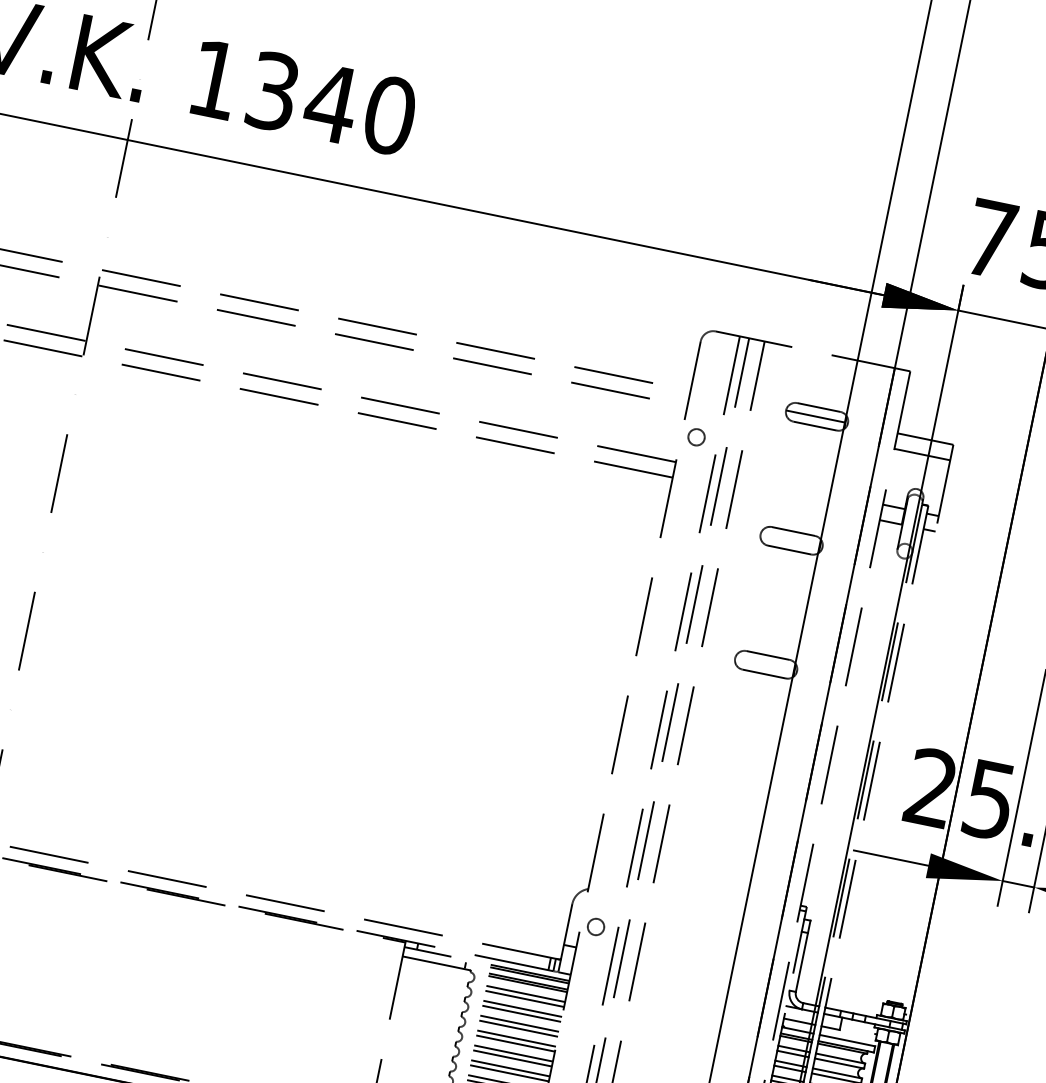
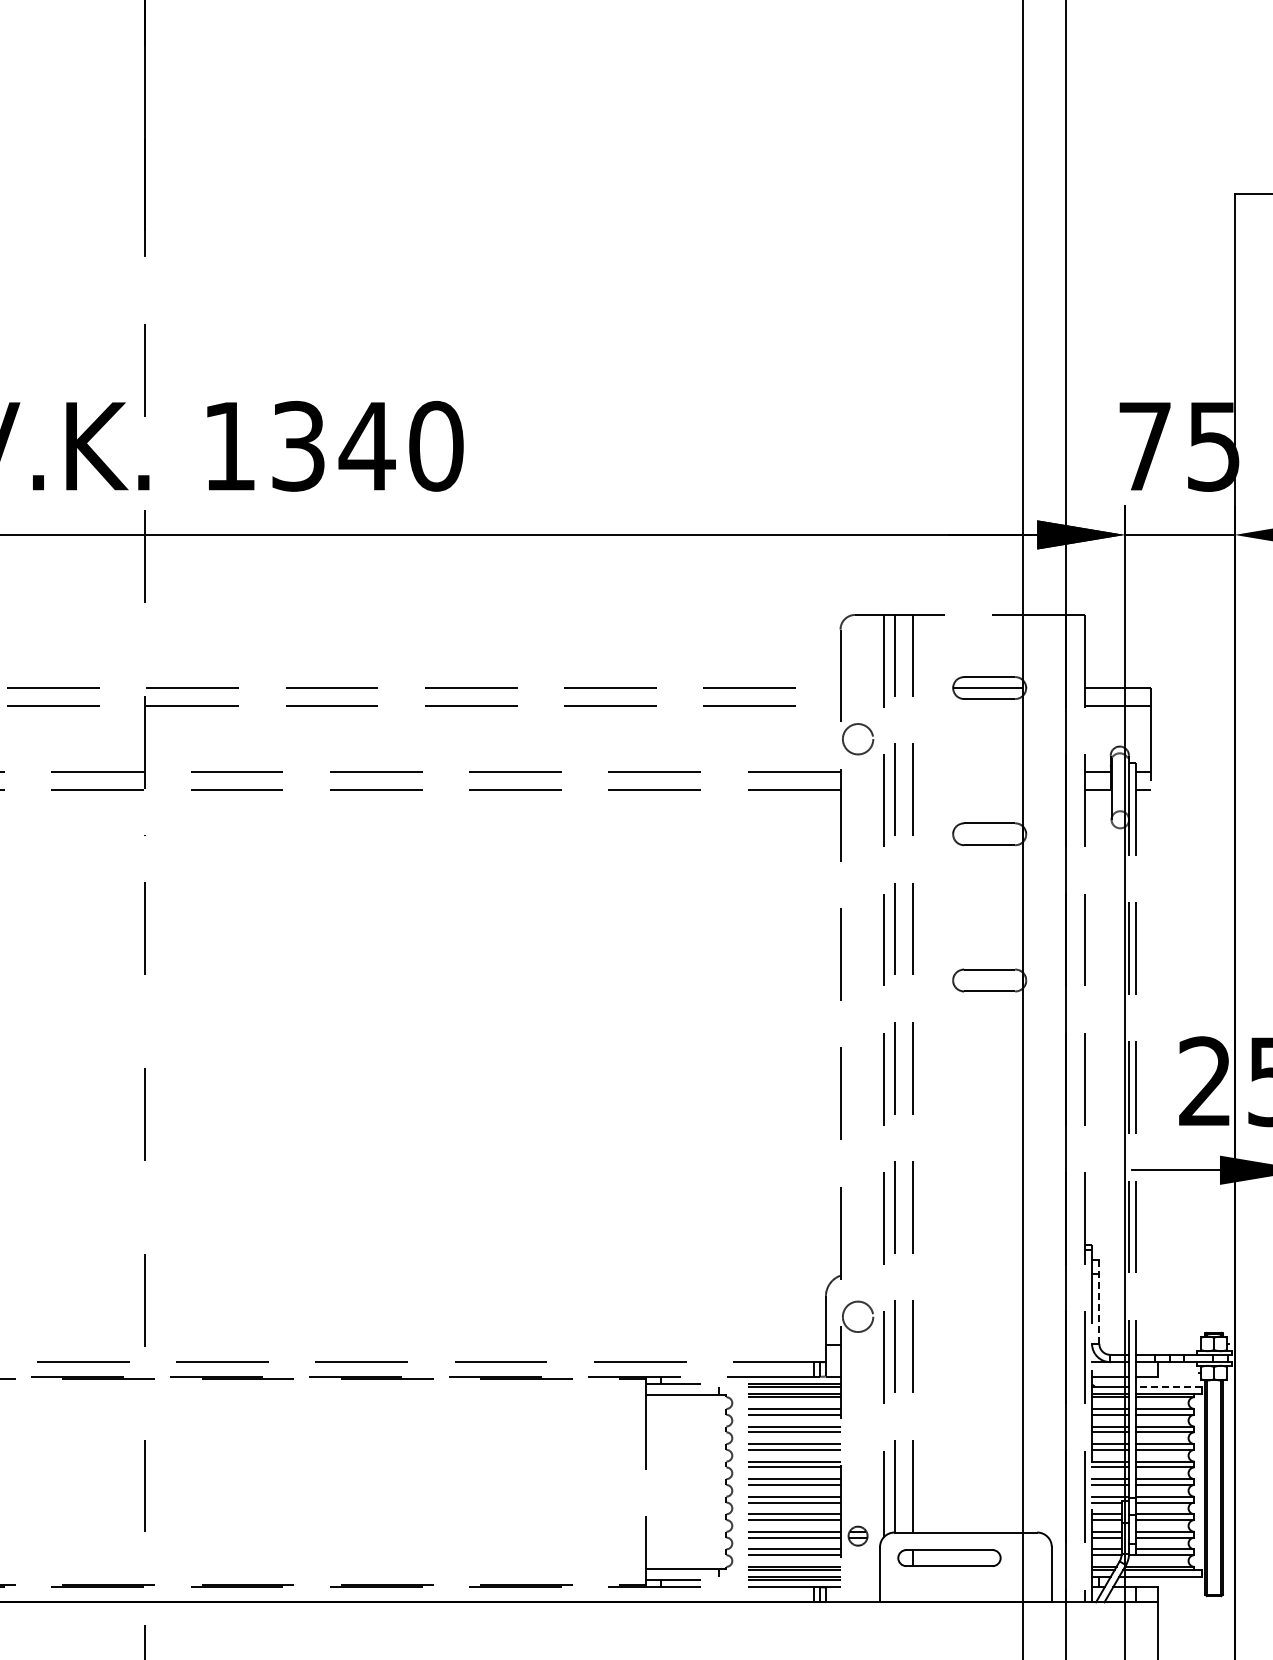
circle: (696, 436) -> (857, 738), size x1.6
circle: (595, 926) -> (857, 1316), size x1.6
line: (803, 956) -> (1099, 1301), solid -> dashed
line: (847, 1041) -> (1169, 1387), solid -> dashed

